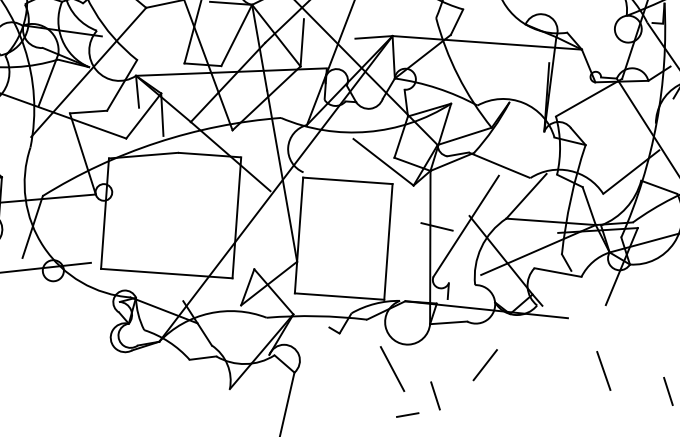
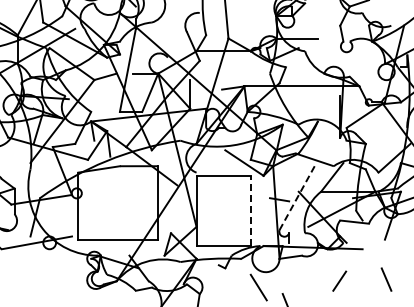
line: (465, 226) -> (296, 198), solid -> dashed
line: (387, 241) -> (250, 210), solid -> dashed
line: (485, 363) -> (339, 280), moved

